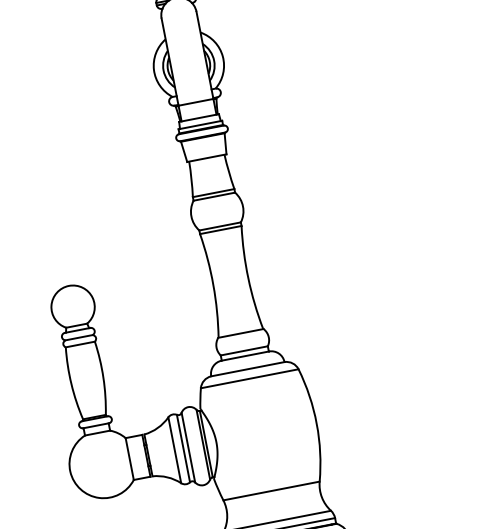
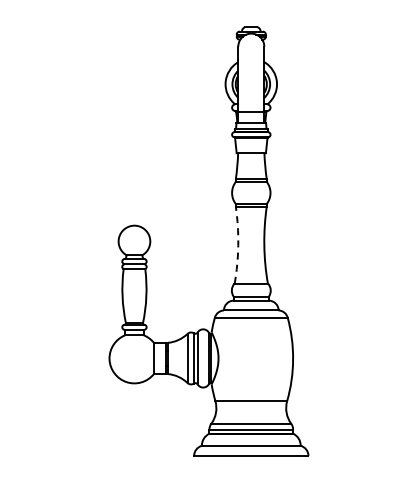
arc: (213, 285) -> (238, 245), solid -> dashed

